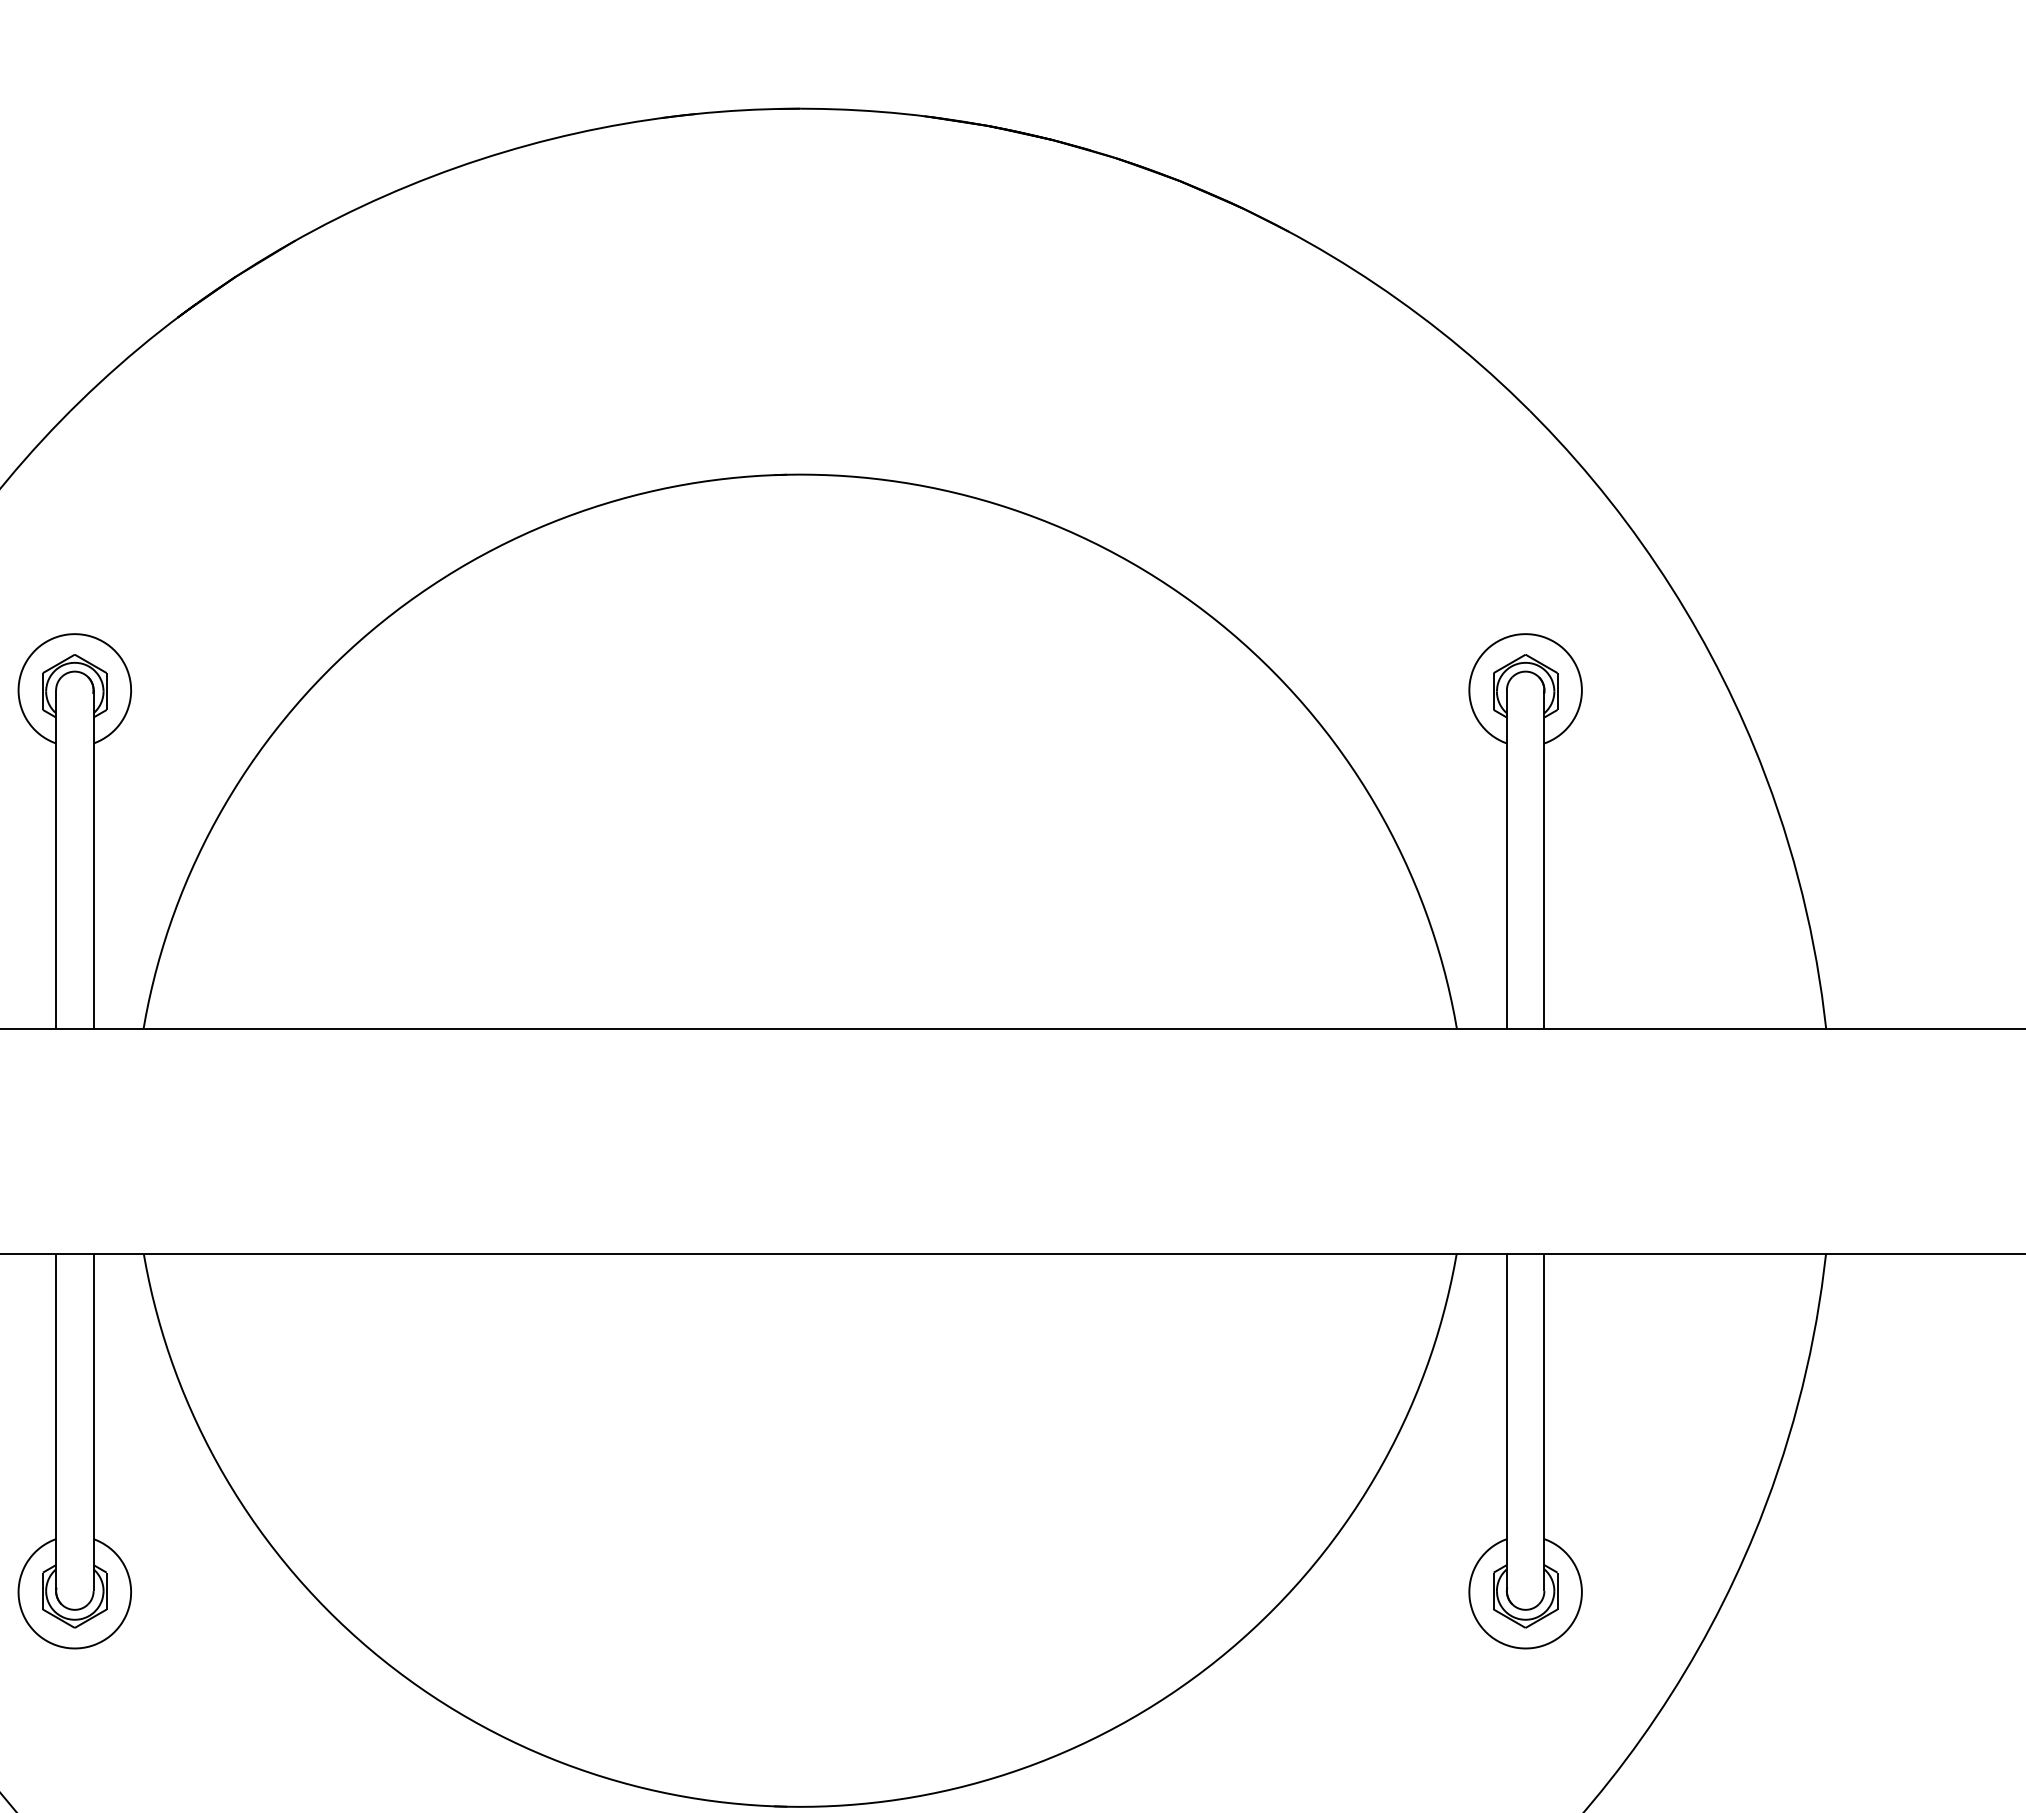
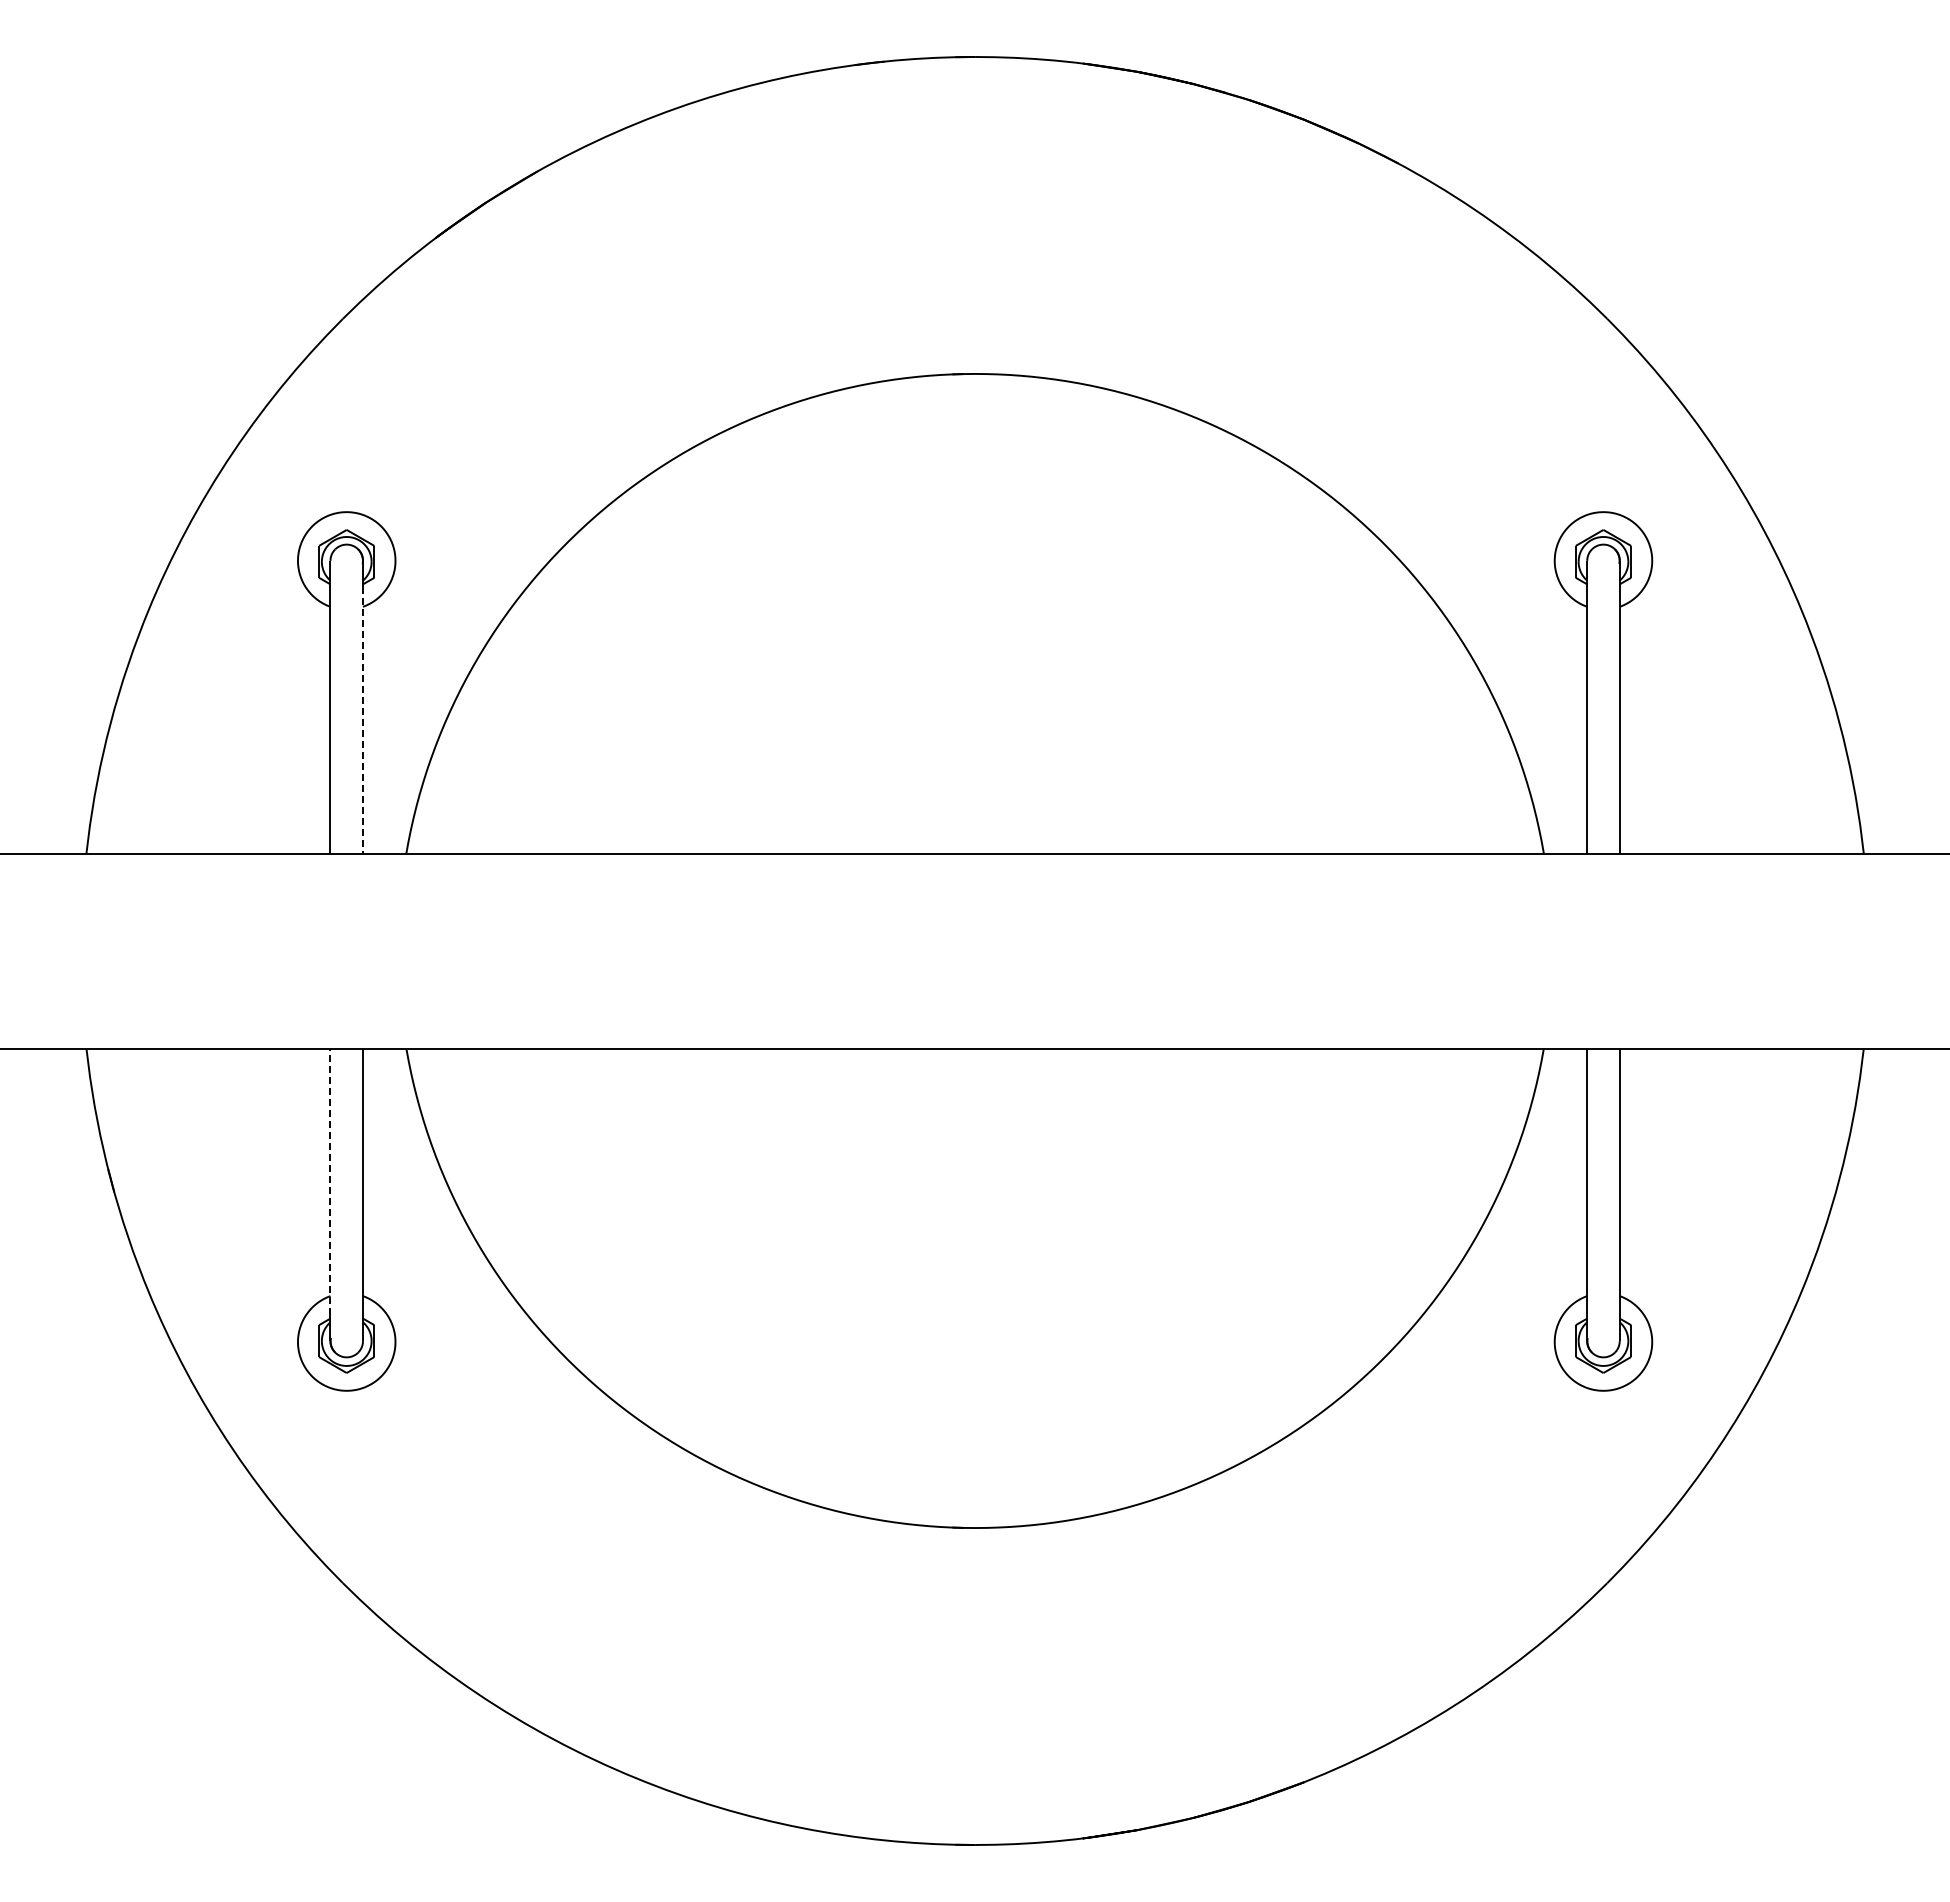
line: (93, 875) -> (362, 721), solid -> dashed
line: (56, 1406) -> (330, 1181), solid -> dashed

